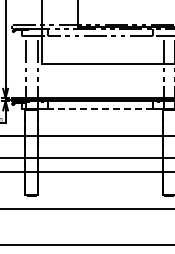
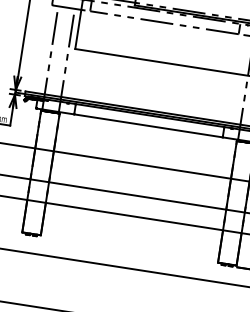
line: (100, 108) -> (148, 125), dashed -> solid

